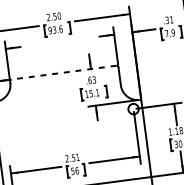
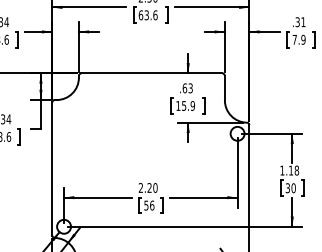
text: (49, 30) -> (140, 15), 93.6 -> 63.6
line: (63, 72) -> (151, 73), dashed -> solid
text: (97, 92) -> (192, 105), 15.1 -> 15.9
text: (75, 157) -> (152, 187), 2.51 -> 2.20

